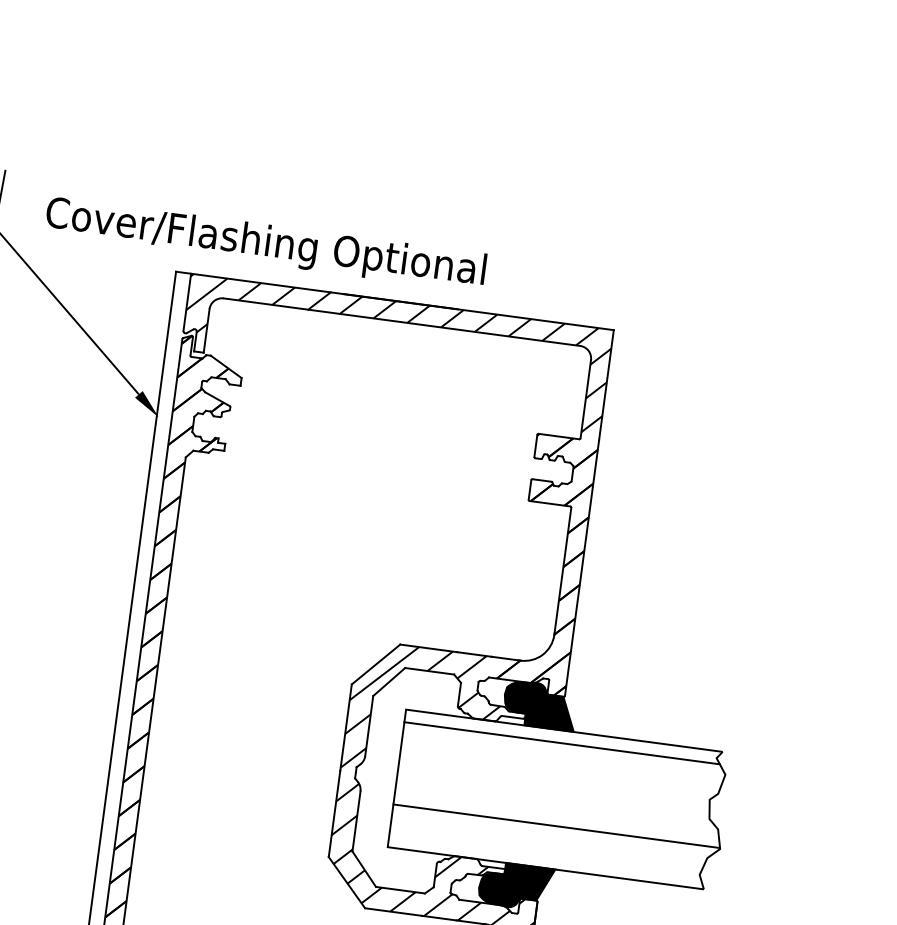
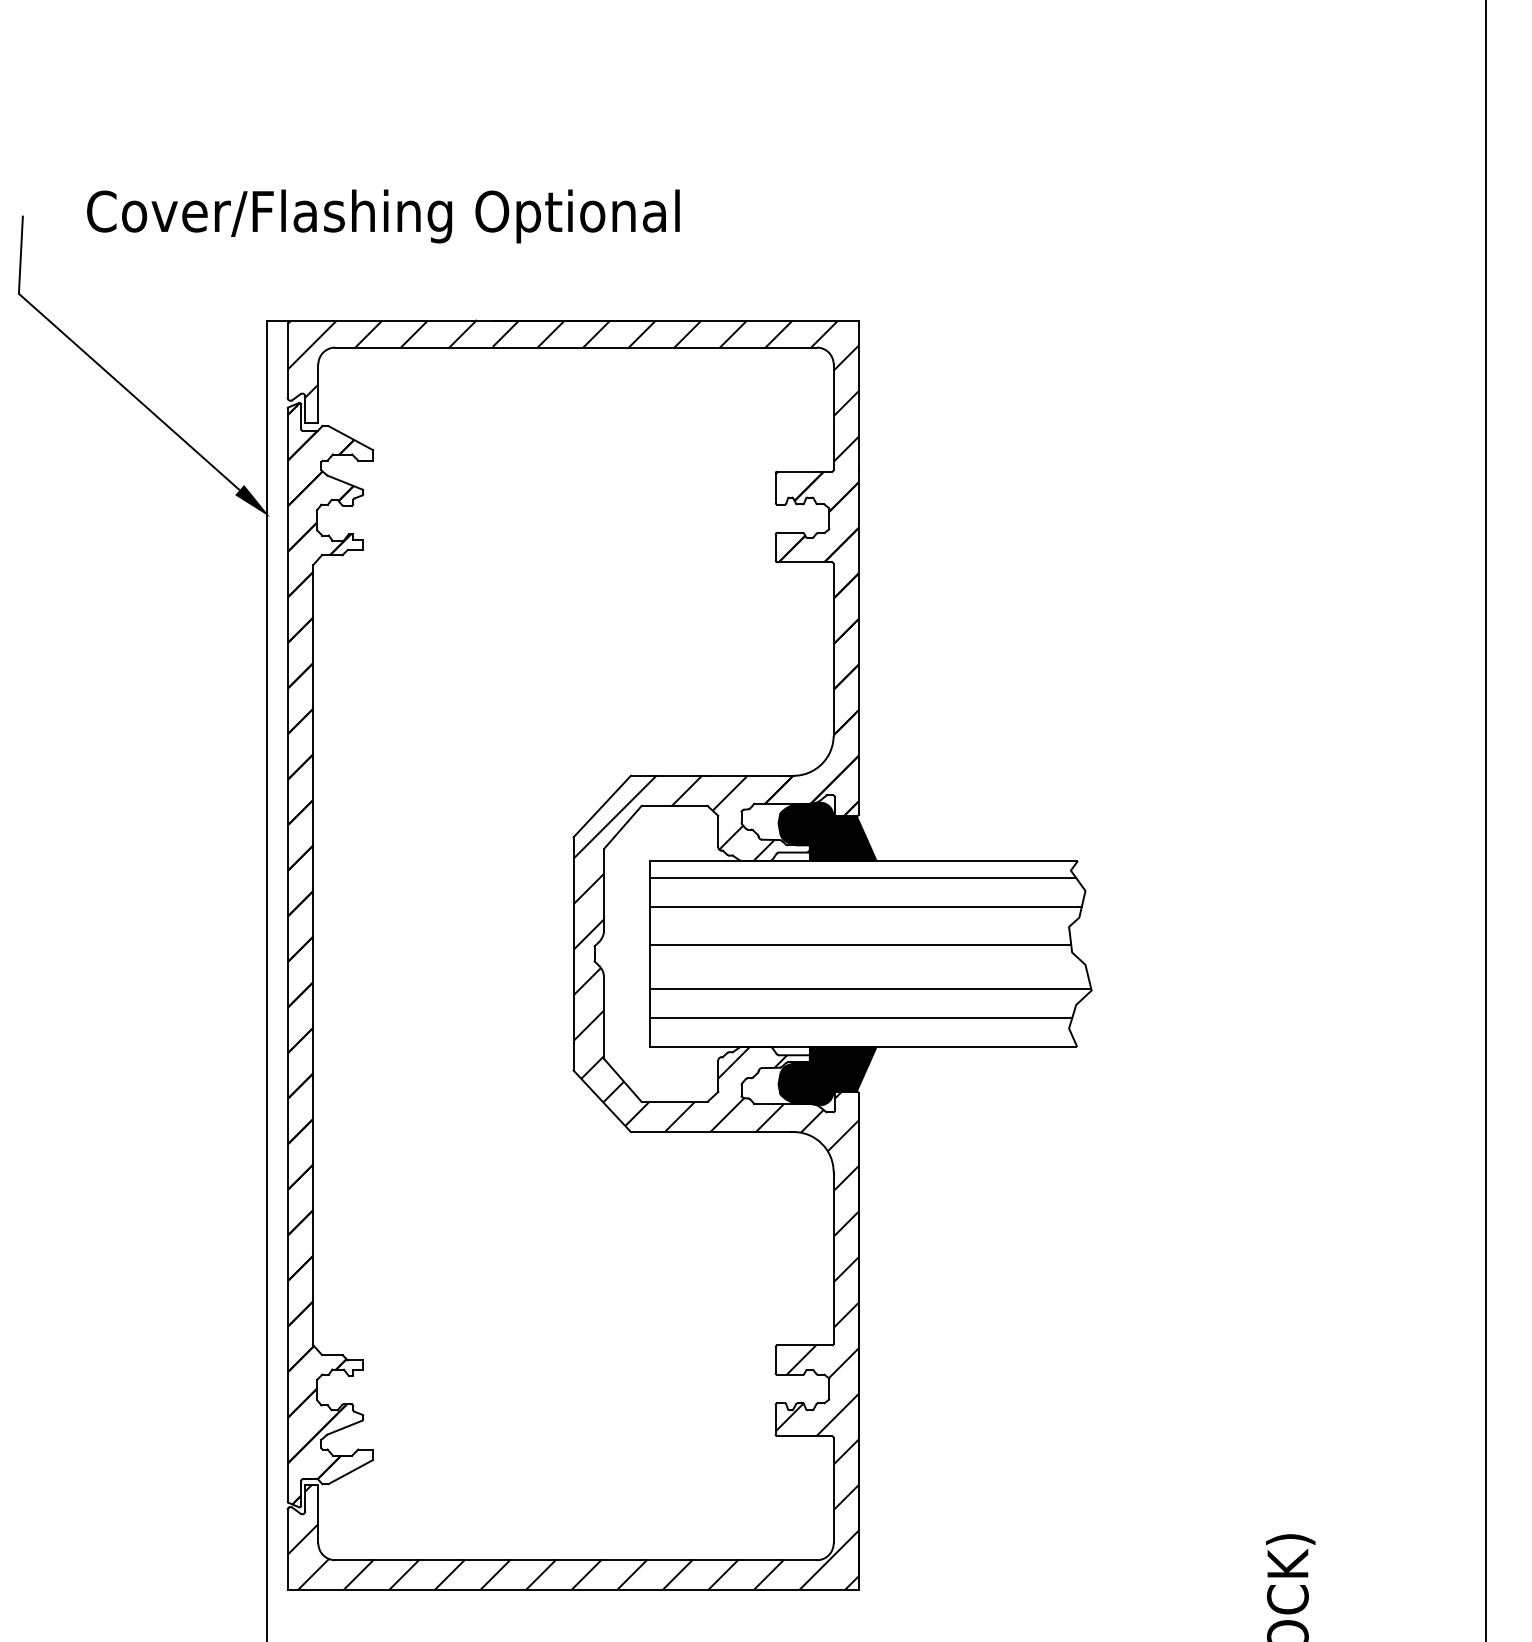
text: (265, 244) -> (383, 216), moved
line: (561, 764) -> (865, 906), added
line: (553, 792) -> (860, 944), added
line: (547, 846) -> (861, 1017), added

